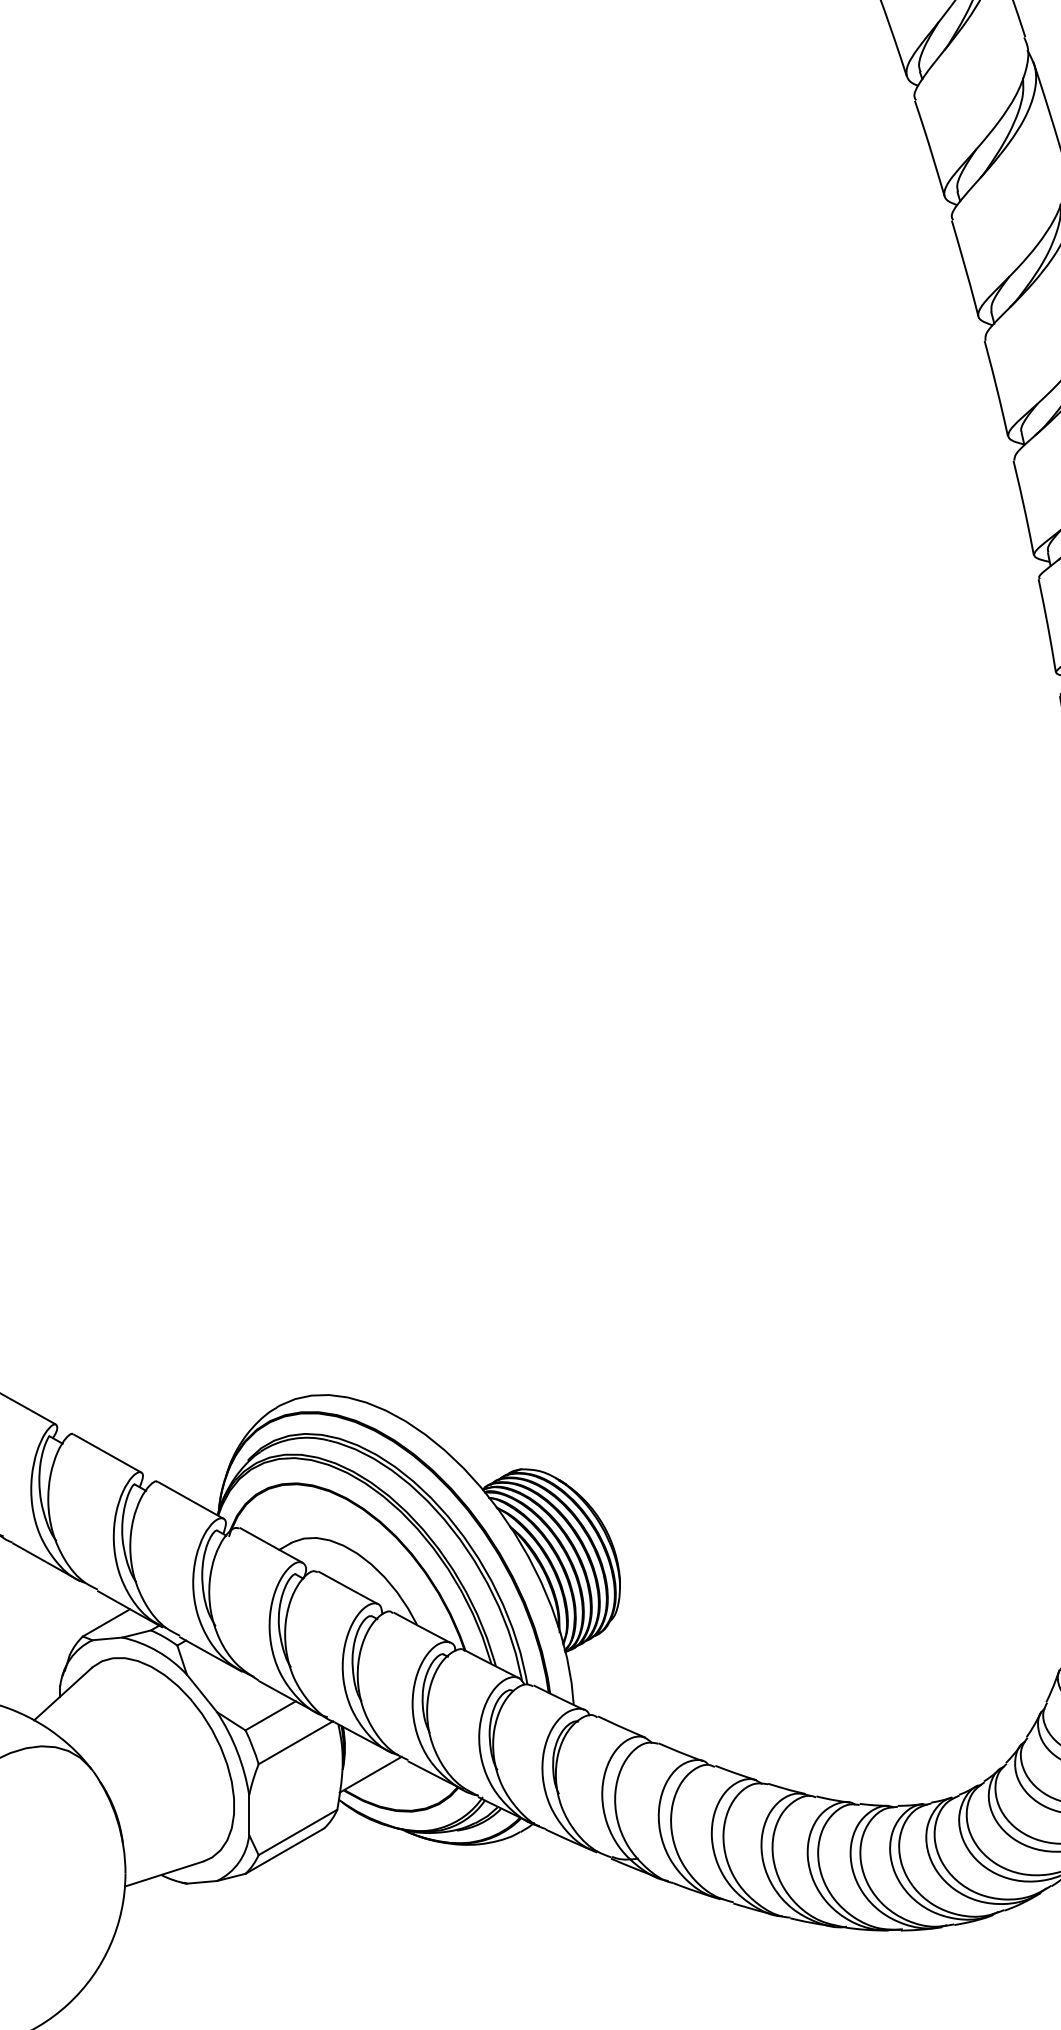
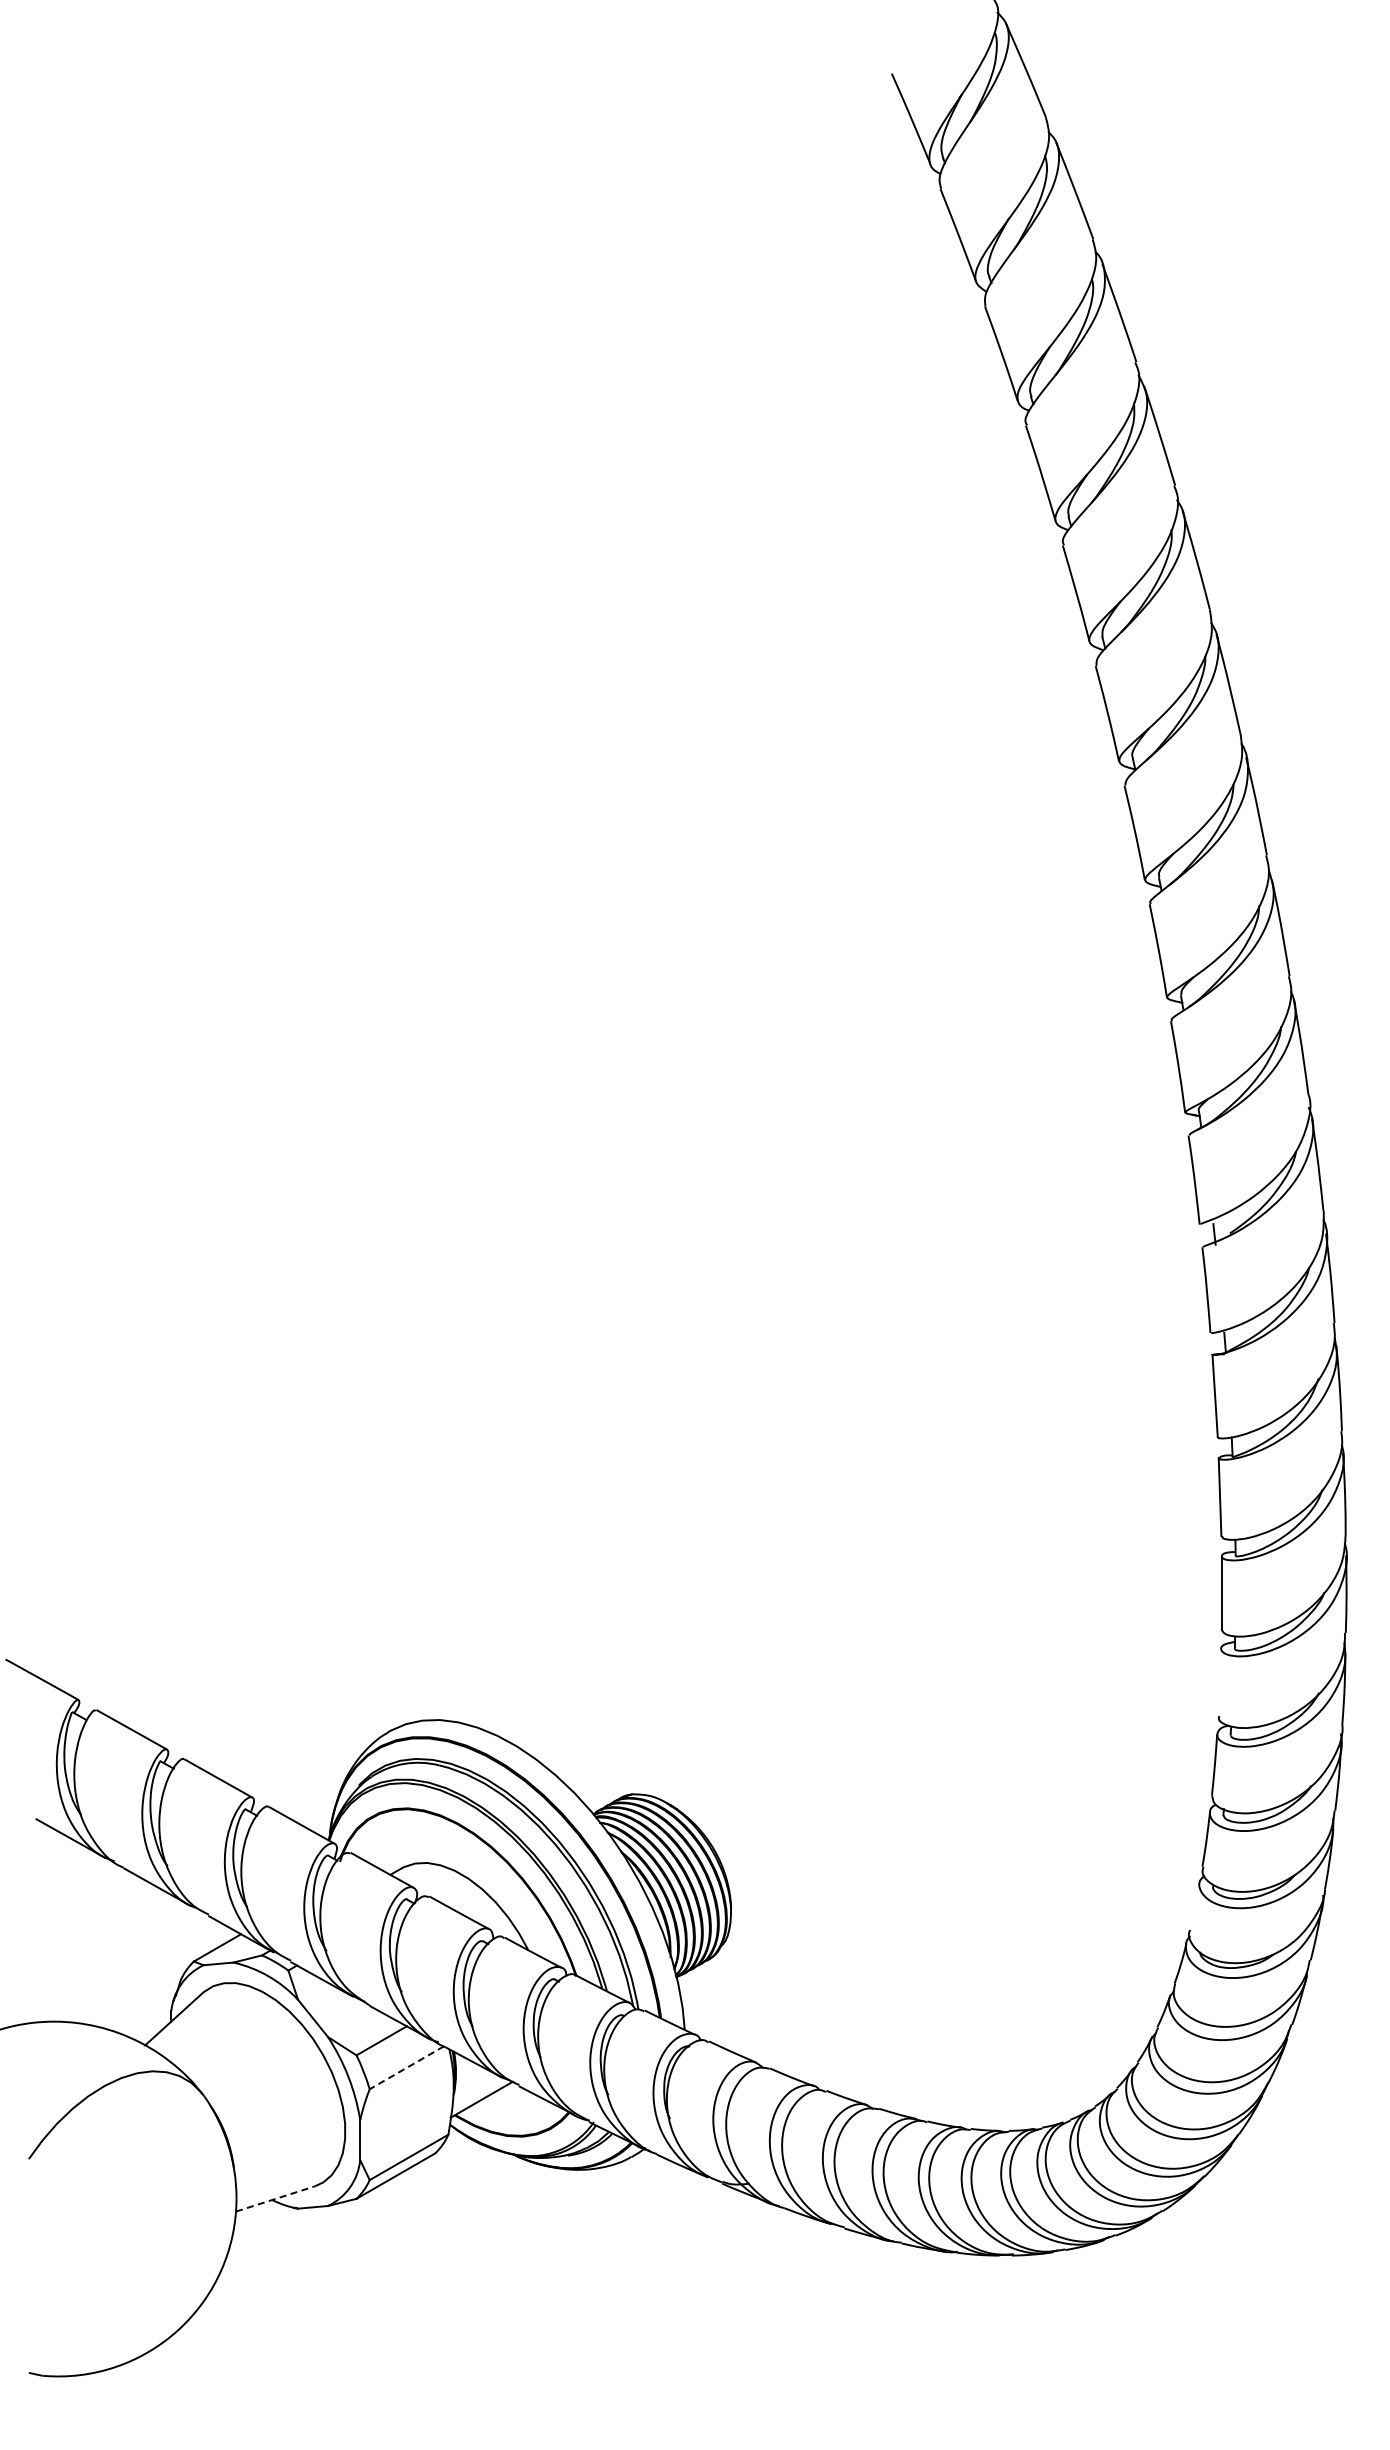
line: (295, 1742) -> (406, 2067), solid -> dashed
line: (164, 1873) -> (275, 2198), solid -> dashed

